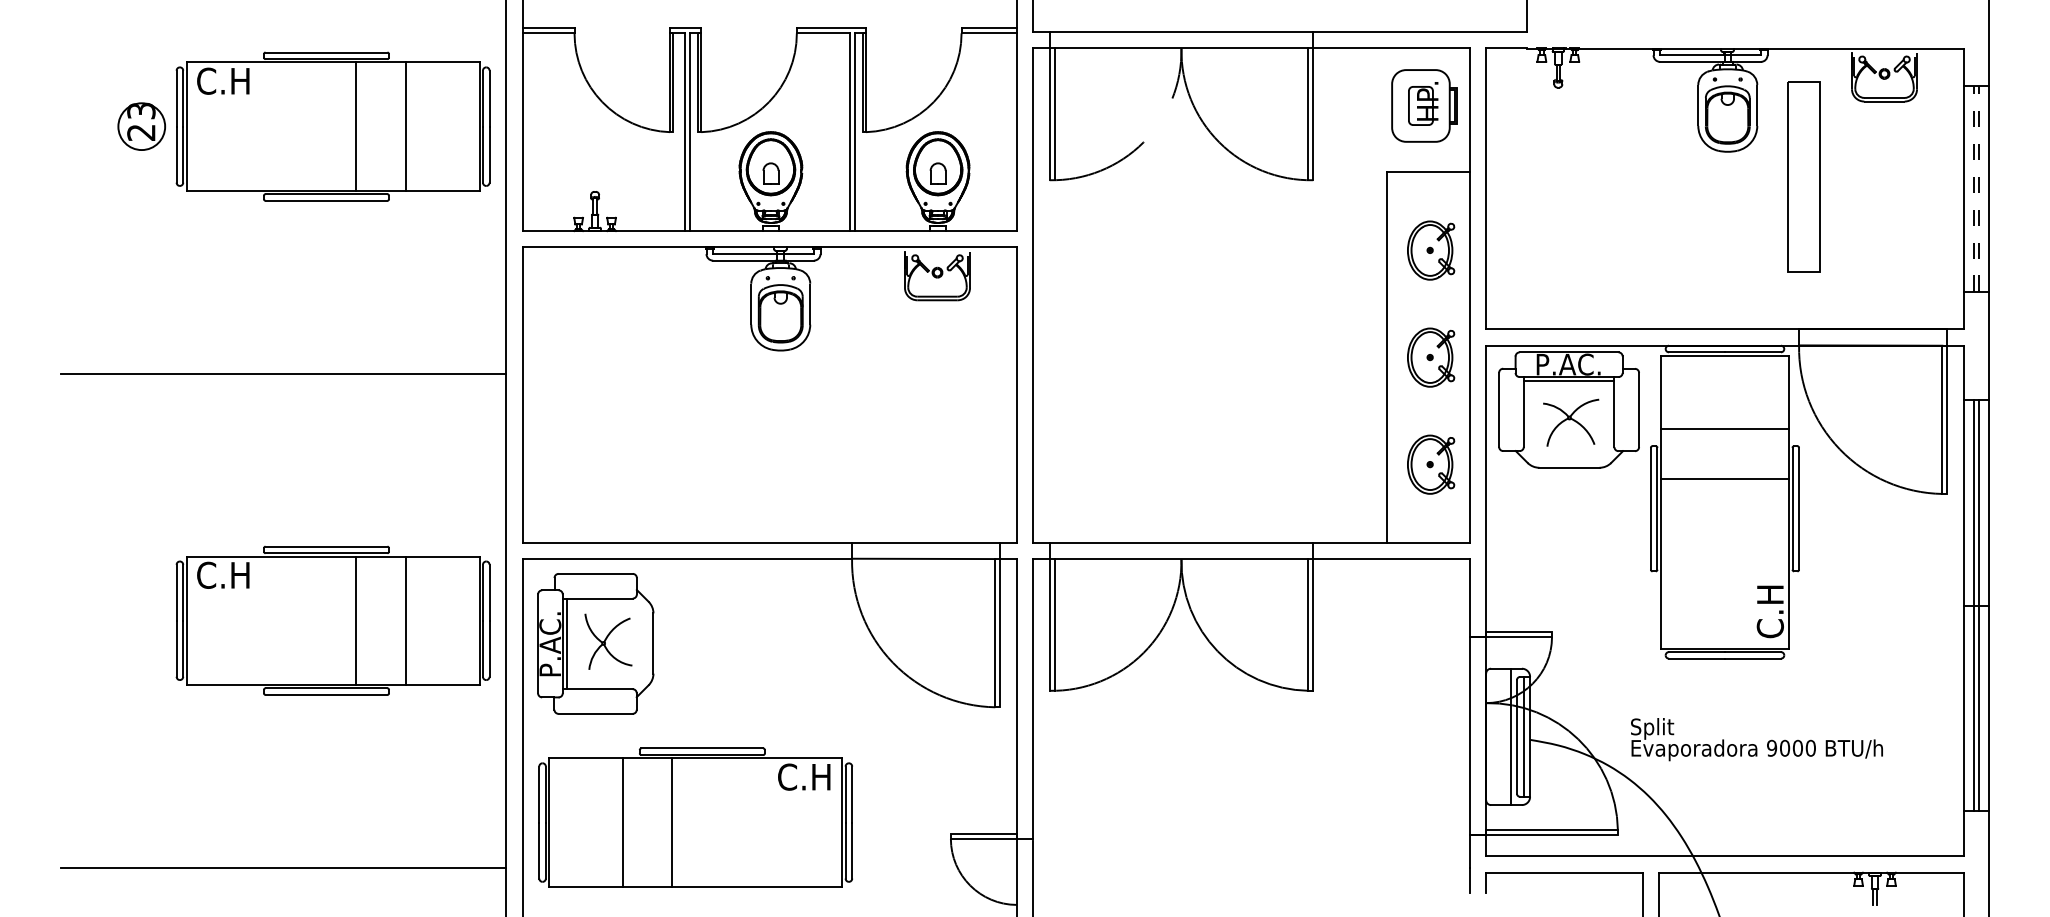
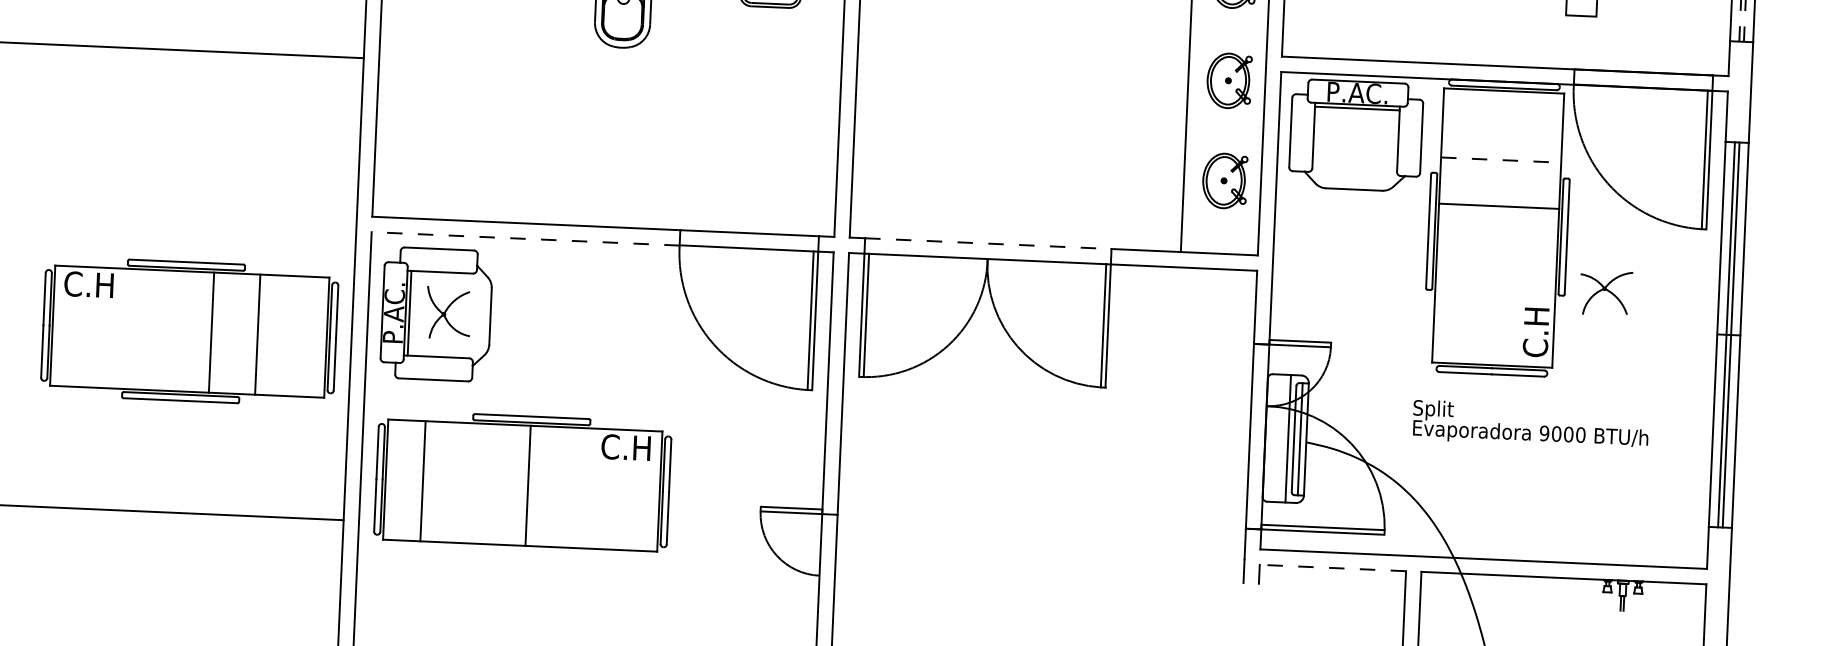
part: (1571, 422) -> (1606, 293), moved
line: (1725, 429) -> (1501, 160), solid -> dashed
line: (1181, 542) -> (988, 243), solid -> dashed
line: (687, 559) -> (525, 239), solid -> dashed
part: (332, 620) -> (189, 331), moved
text: (1756, 739) -> (1530, 424), moved
line: (623, 822) -> (423, 481), moved
line: (672, 822) -> (528, 485), moved
line: (1563, 872) -> (1332, 567), solid -> dashed

